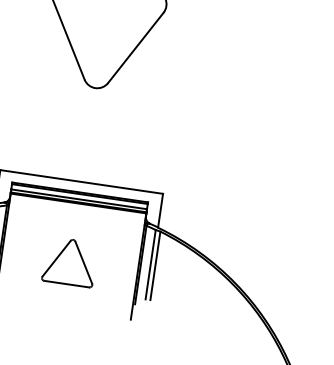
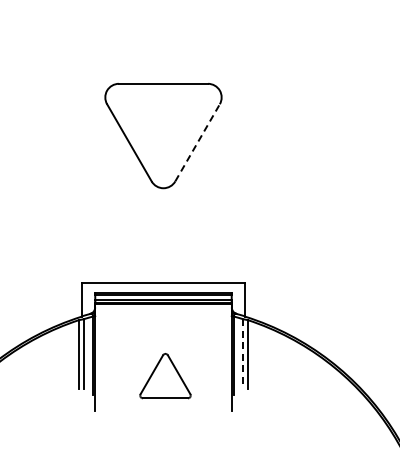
line: (135, 47) -> (197, 142), solid -> dashed
part: (69, 262) -> (165, 376), moved
line: (150, 265) -> (243, 354), solid -> dashed

